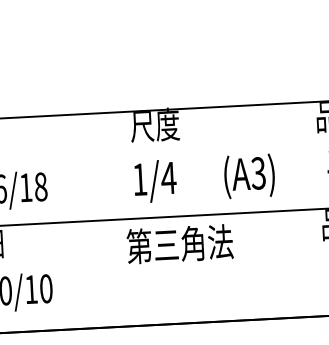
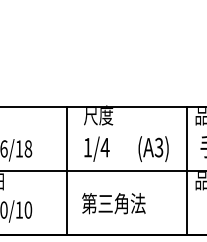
line: (307, 208) -> (187, 170), added
line: (106, 219) -> (66, 170), added
text: (179, 244) -> (113, 203), moved

